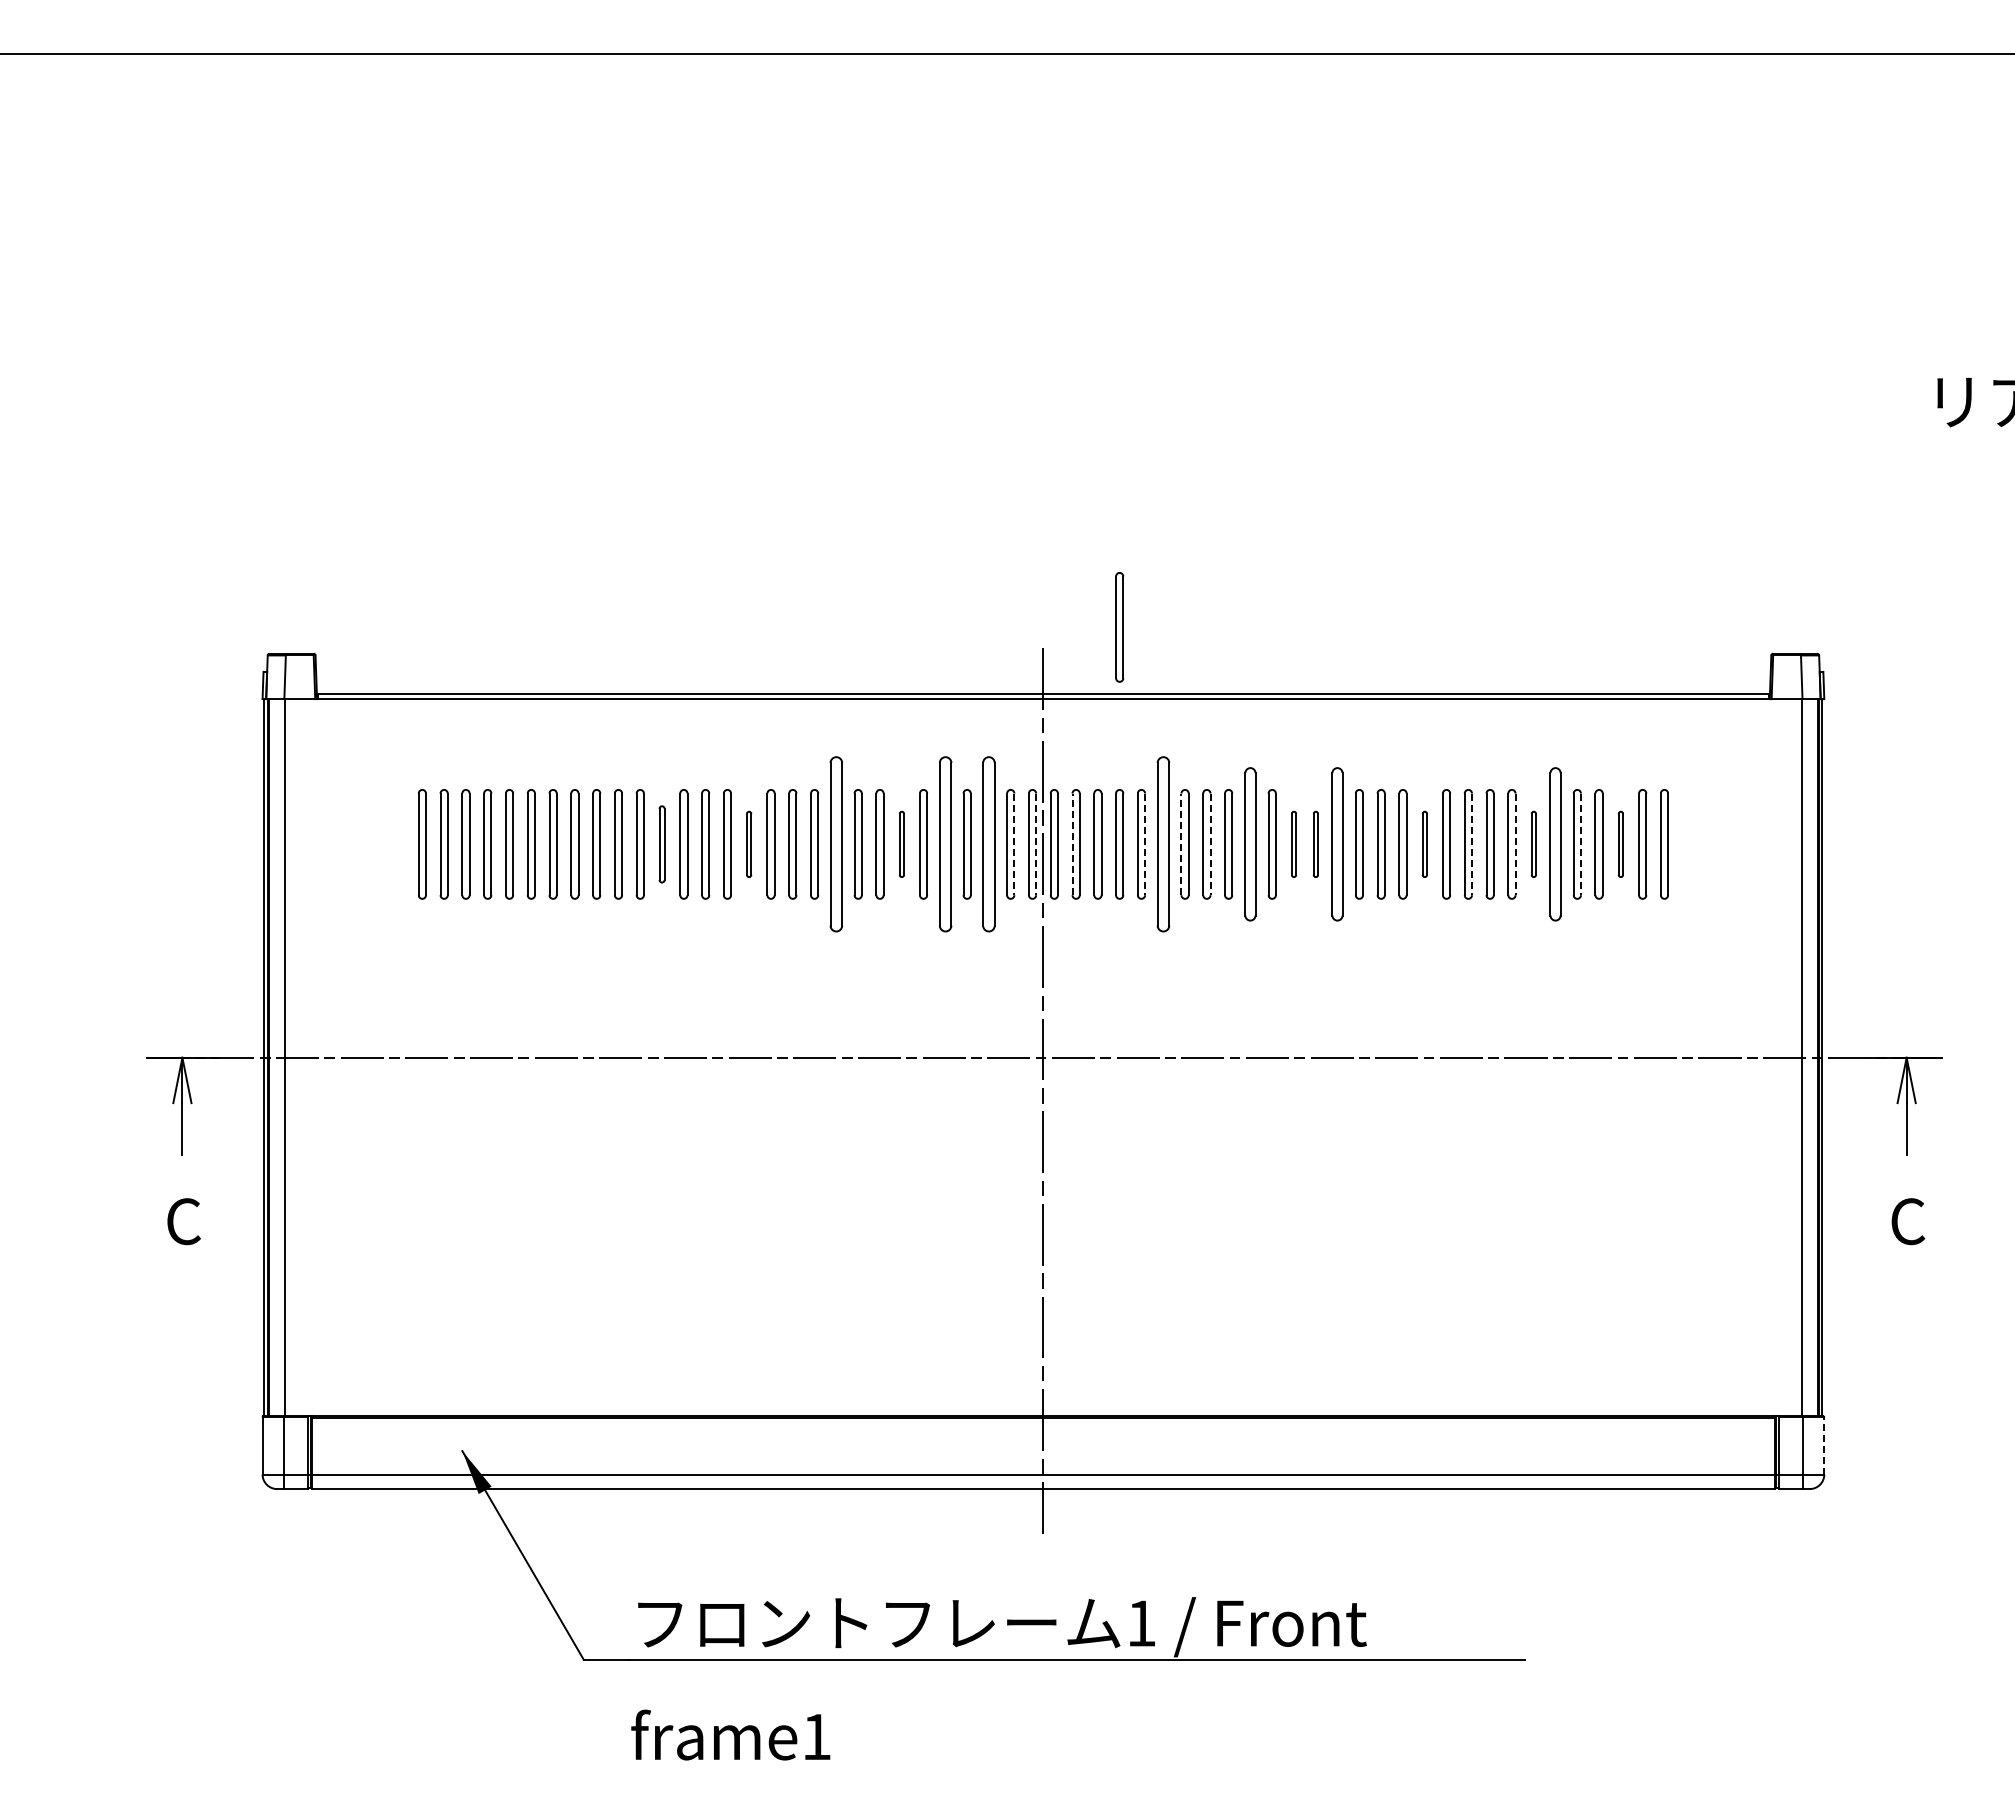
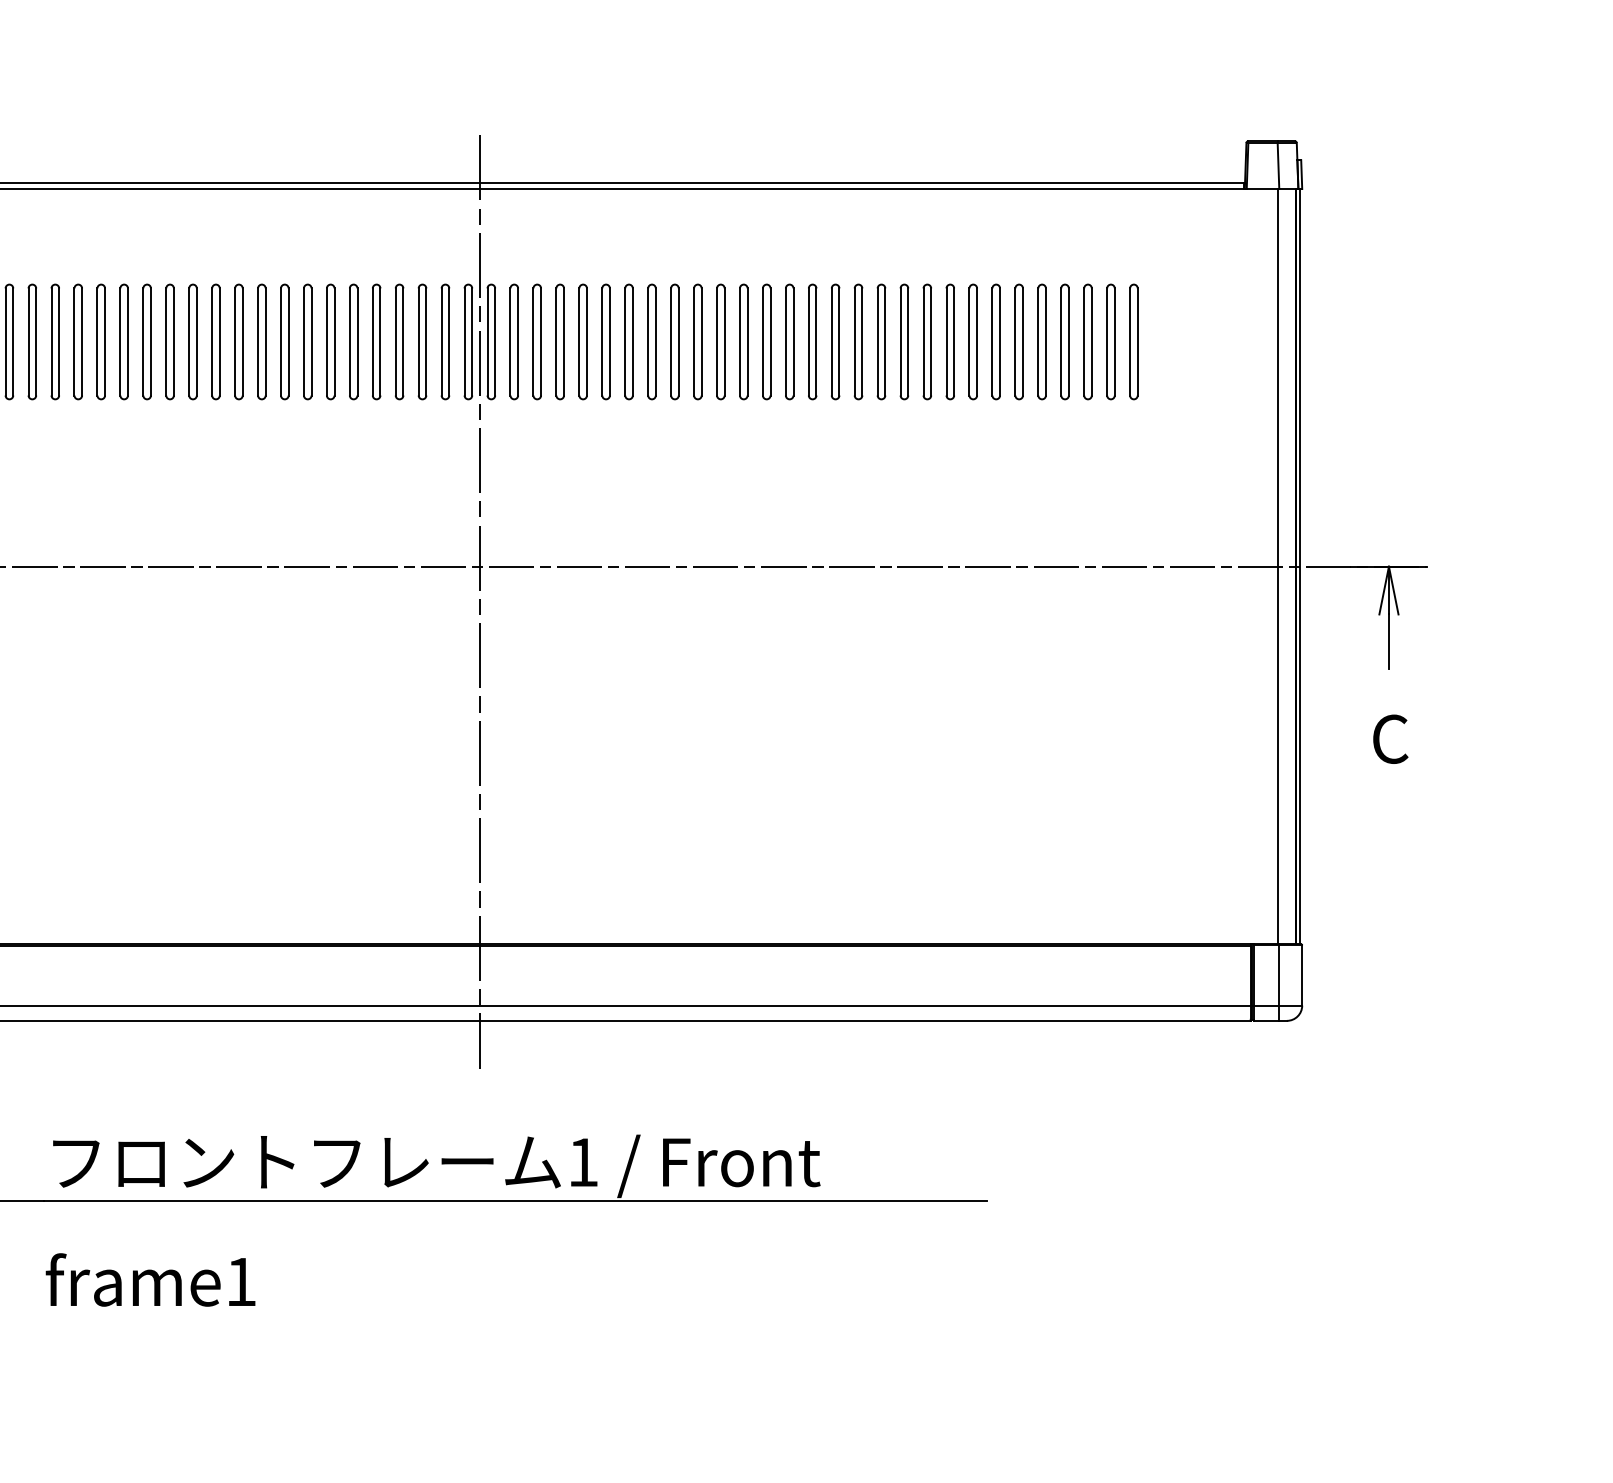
part: (1119, 627) -> (559, 113), removed
part: (661, 844) -> (77, 342), size x1.43
part: (748, 844) -> (169, 342), size x1.67
part: (836, 844) -> (261, 342), size x0.62
part: (901, 844) -> (330, 342), size x1.67
part: (944, 844) -> (375, 342), size x0.62
part: (988, 844) -> (422, 342), size x0.62
line: (1014, 844) -> (449, 342), dashed -> solid
line: (1036, 844) -> (472, 342), dashed -> solid
line: (1072, 844) -> (510, 342), dashed -> solid
line: (1145, 844) -> (587, 342), dashed -> solid
part: (1162, 844) -> (605, 342), size x0.62
line: (1181, 844) -> (625, 342), dashed -> solid
line: (1210, 844) -> (655, 342), dashed -> solid
part: (1250, 844) -> (697, 342), size x0.71
part: (1293, 844) -> (743, 342), size x1.67
part: (1315, 844) -> (766, 342), size x1.67
part: (1337, 844) -> (789, 342), size x0.71
part: (1424, 844) -> (881, 342), size x1.67
line: (1472, 844) -> (931, 342), dashed -> solid
line: (1515, 844) -> (977, 342), dashed -> solid
part: (1533, 844) -> (995, 342), size x1.67
part: (1555, 844) -> (1019, 342), size x0.71
line: (1580, 844) -> (1045, 342), dashed -> solid
part: (1620, 844) -> (1087, 342), size x1.67
line: (1824, 1445) -> (1302, 975), dashed -> solid

